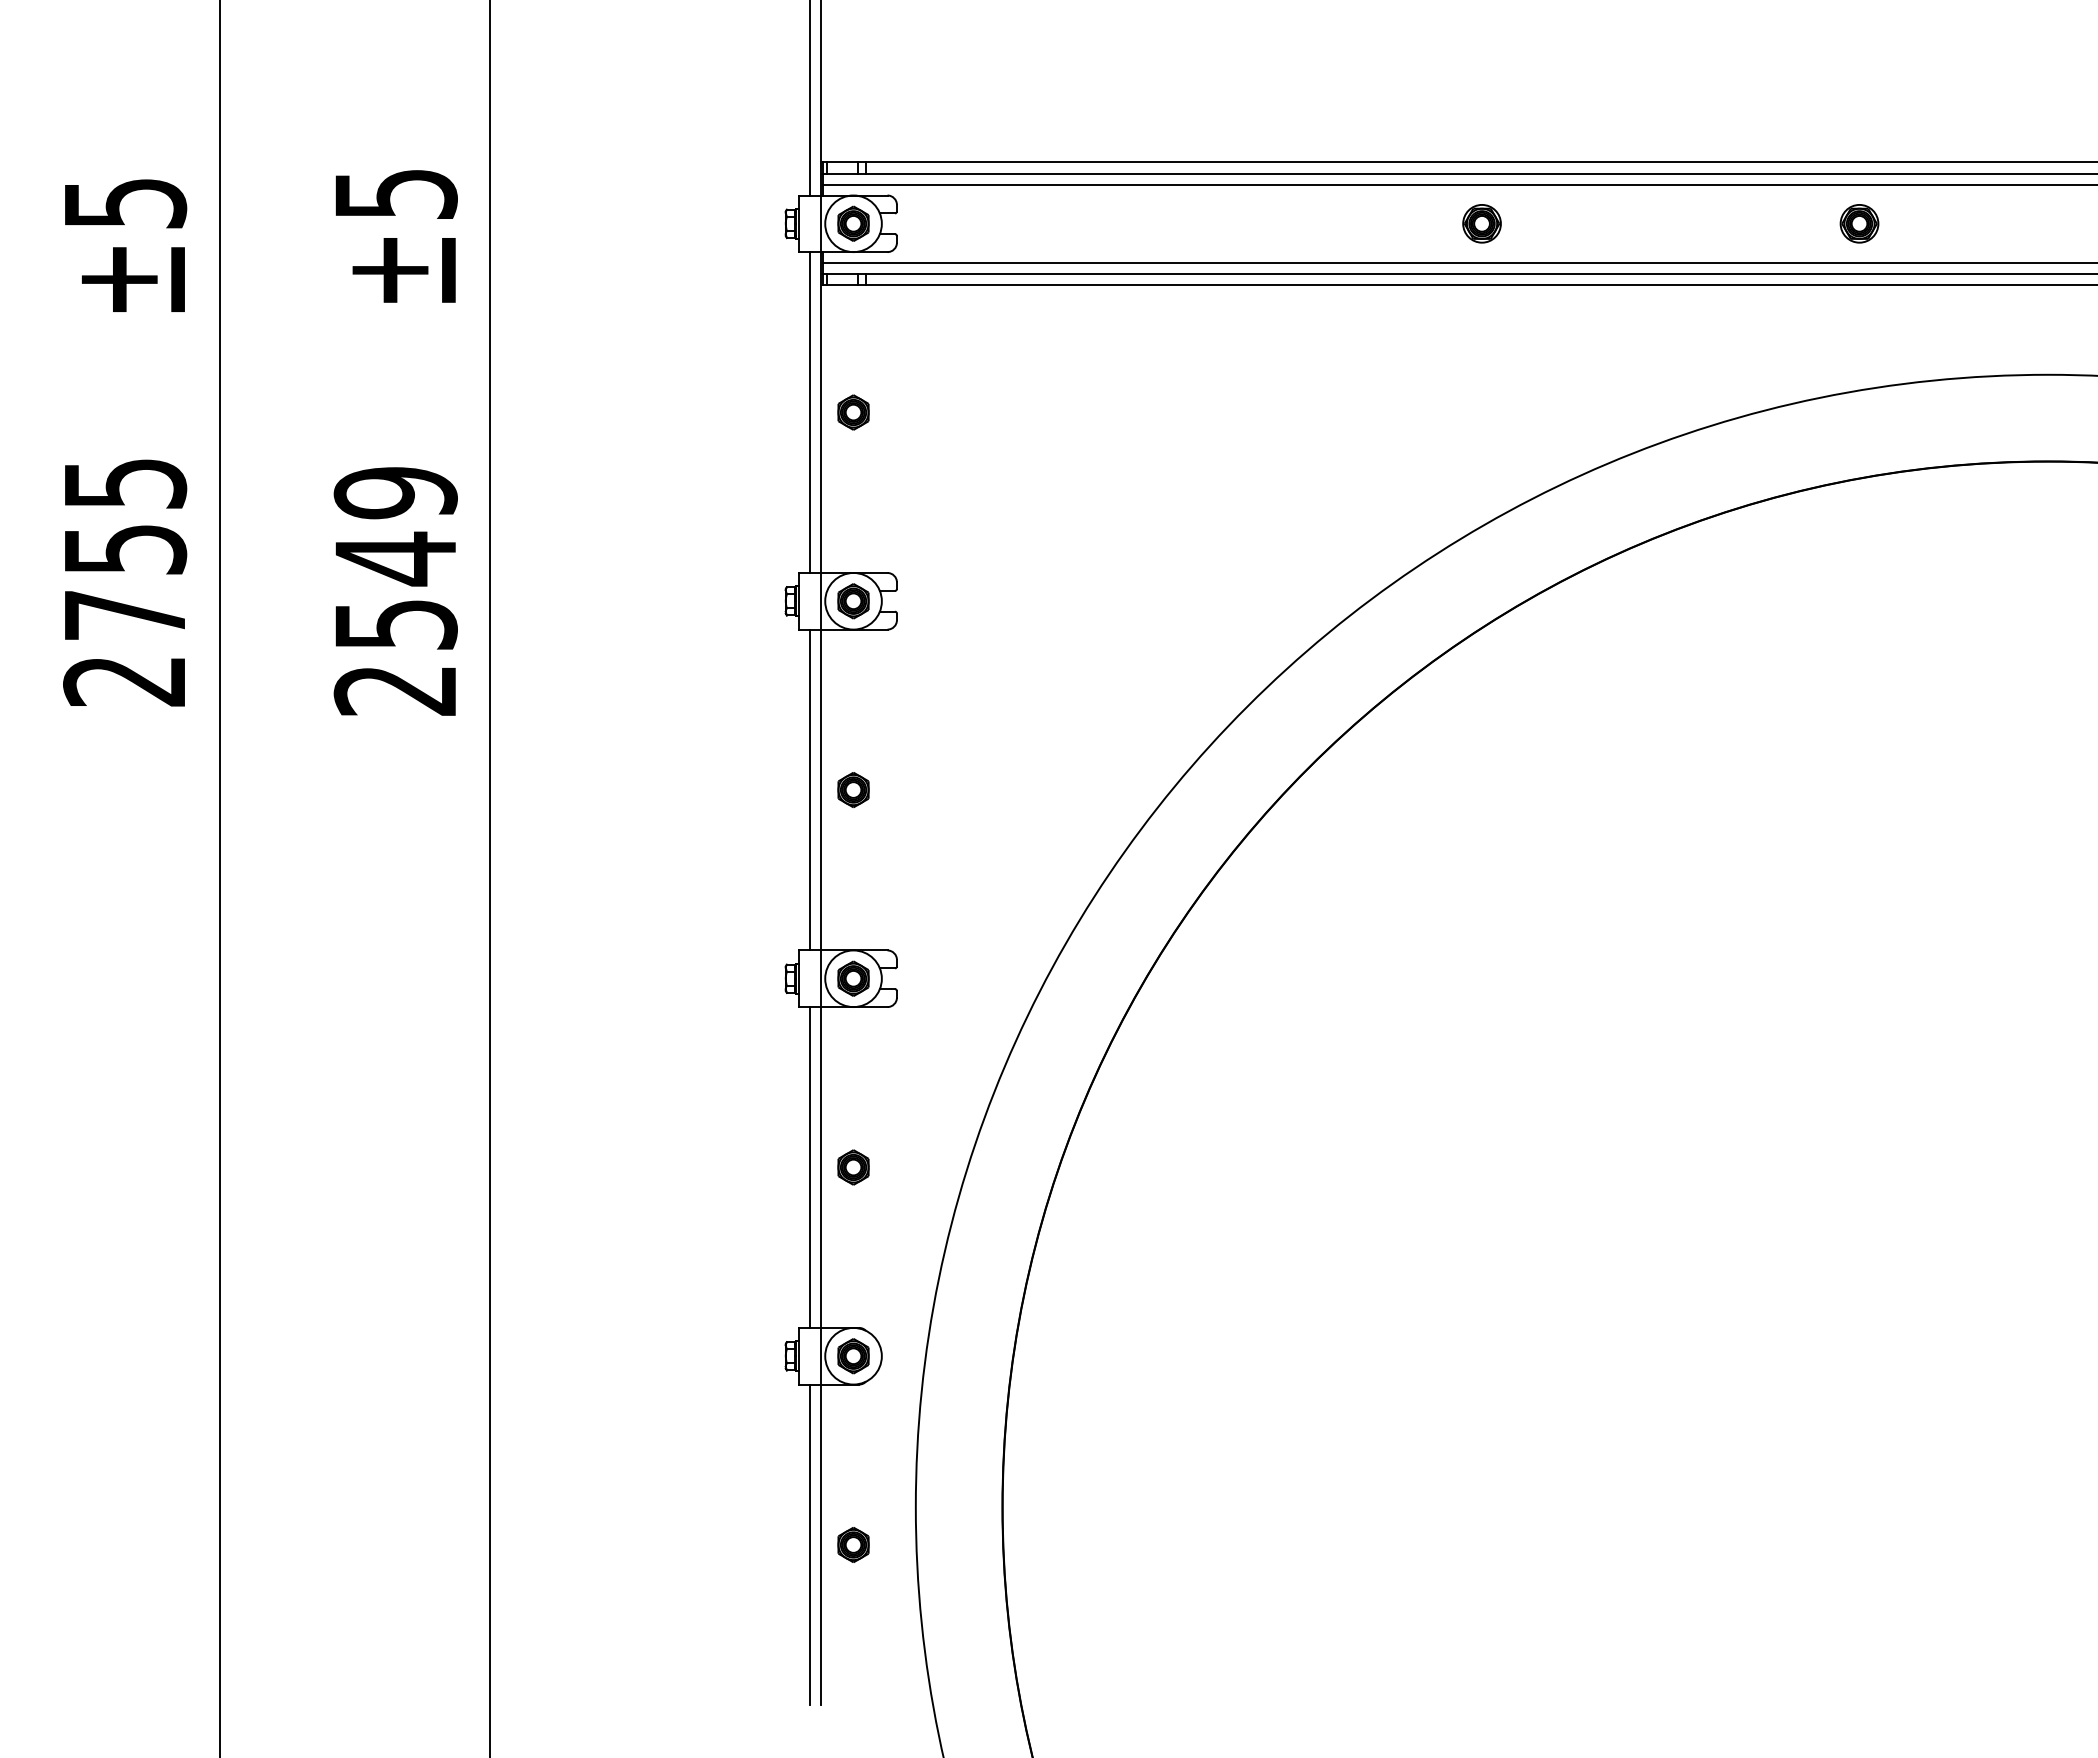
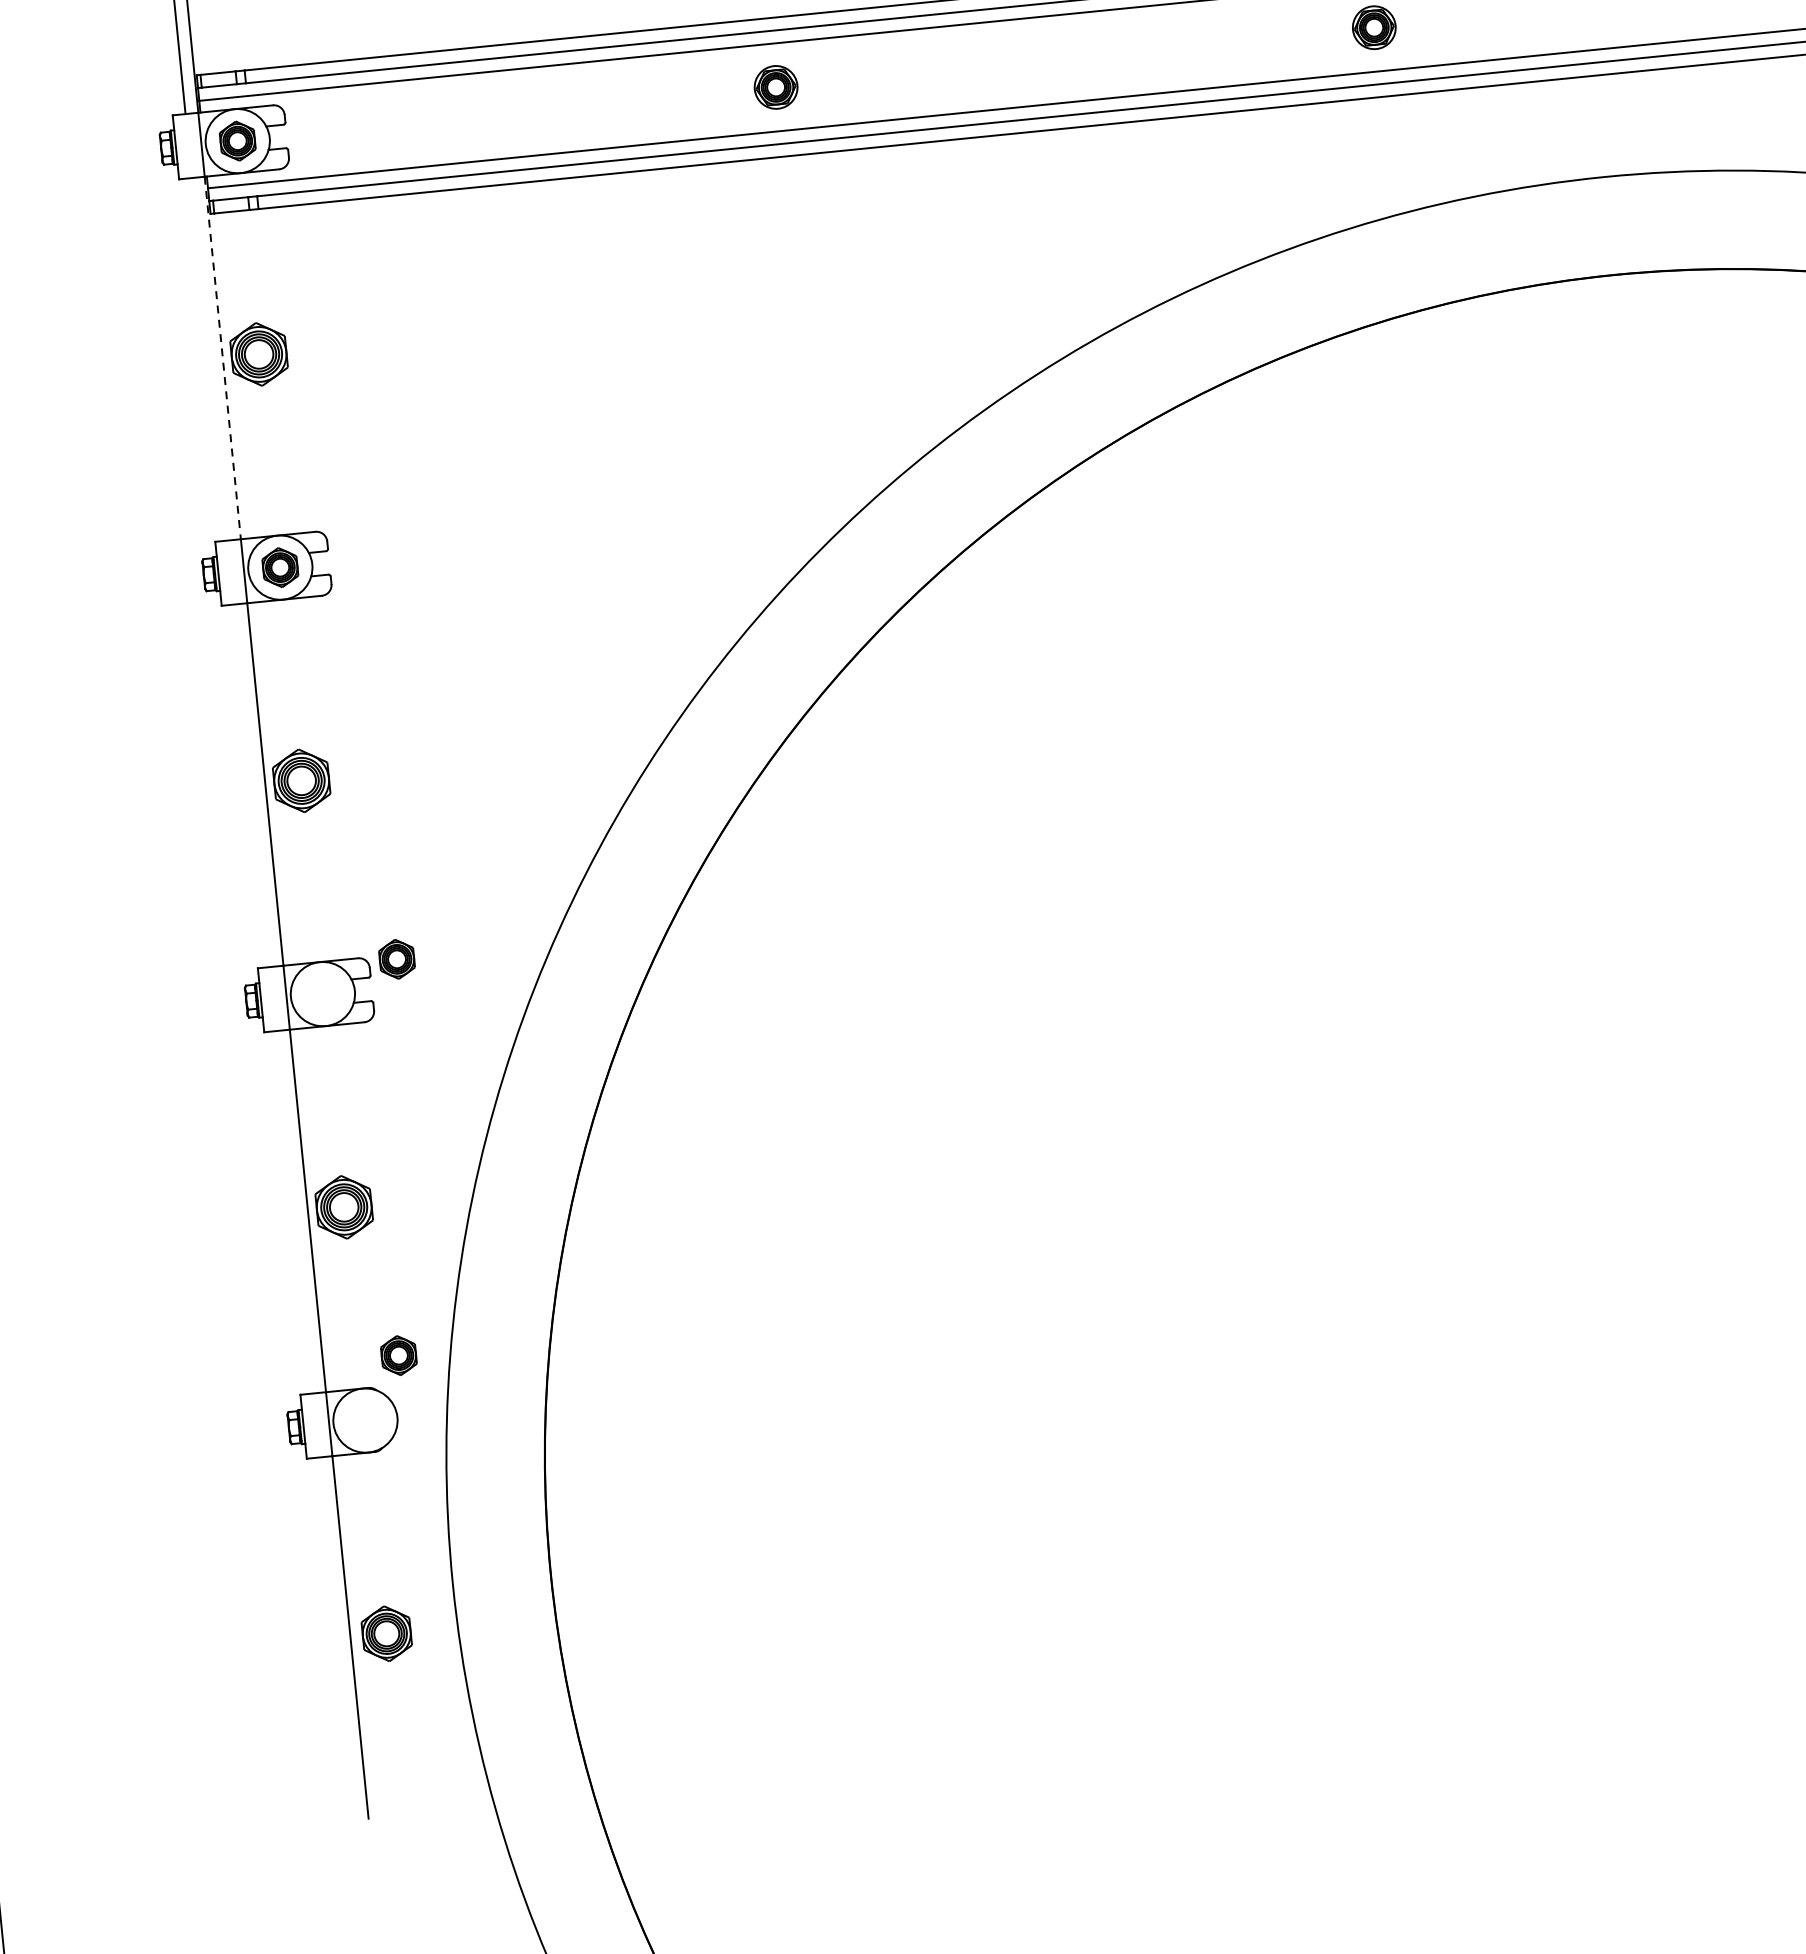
part: (1481, 223) -> (775, 87), moved
line: (810, 412) -> (210, 359), removed
part: (853, 412) -> (258, 354), size x1.6
line: (821, 413) -> (222, 359), solid -> dashed
line: (810, 789) -> (252, 785), removed
part: (853, 789) -> (301, 780), size x1.6
part: (853, 978) -> (396, 959), moved
line: (810, 1167) -> (295, 1212), removed
part: (853, 1167) -> (344, 1207), size x1.6
part: (853, 1356) -> (398, 1355), moved
line: (810, 1544) -> (338, 1638), removed
part: (853, 1544) -> (386, 1633), size x1.4

